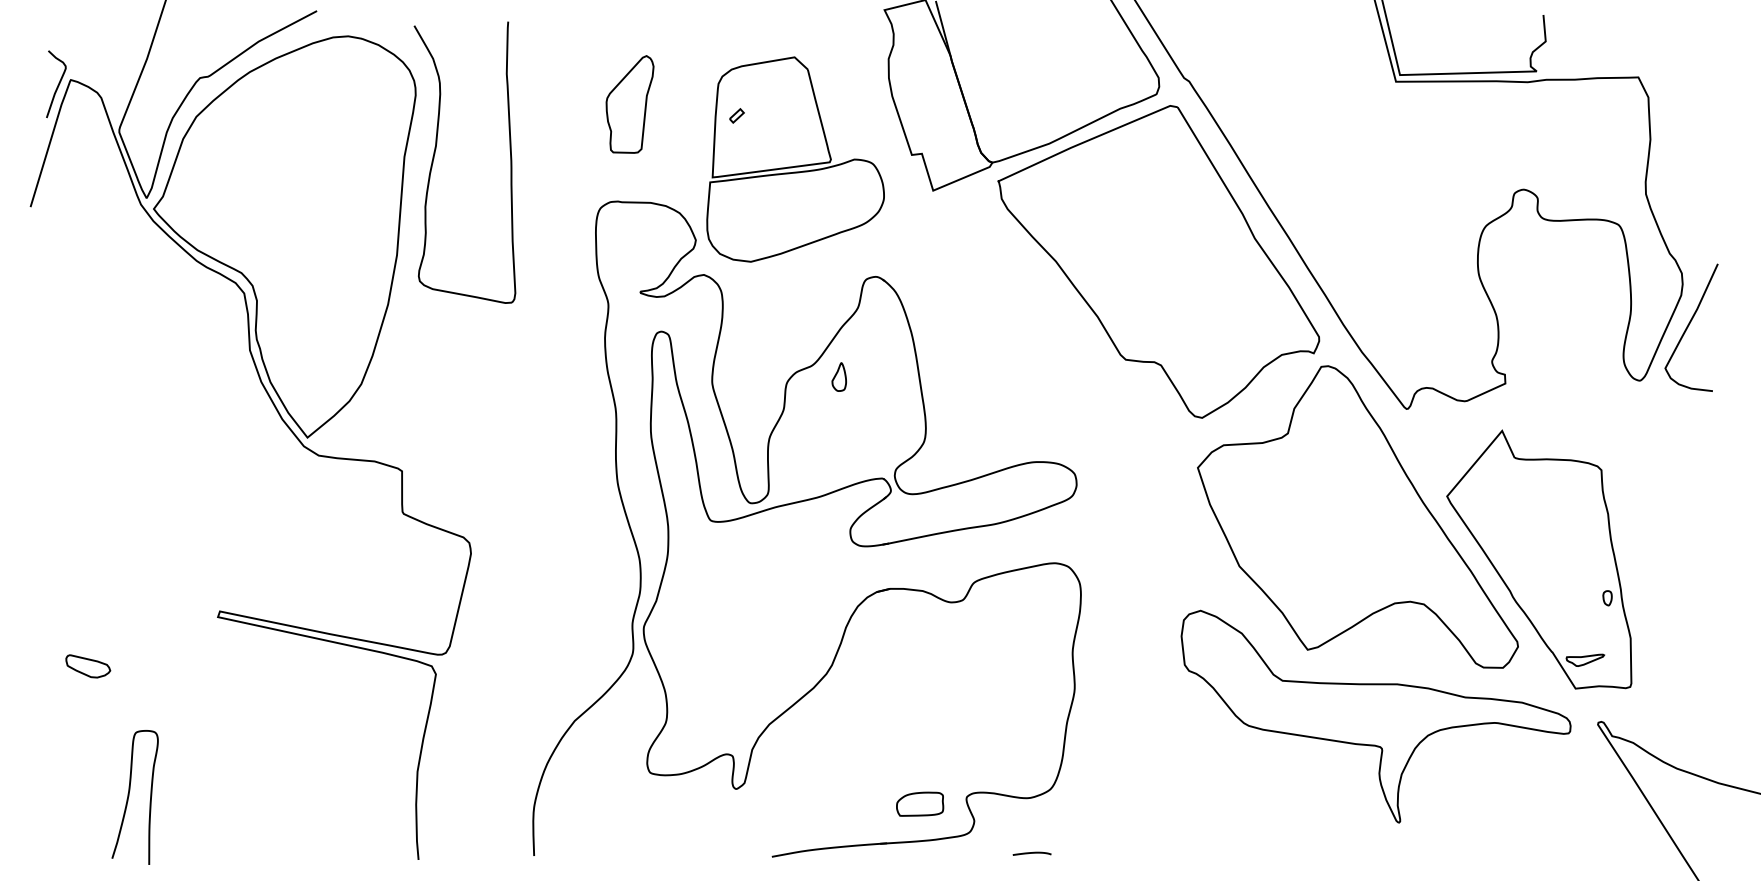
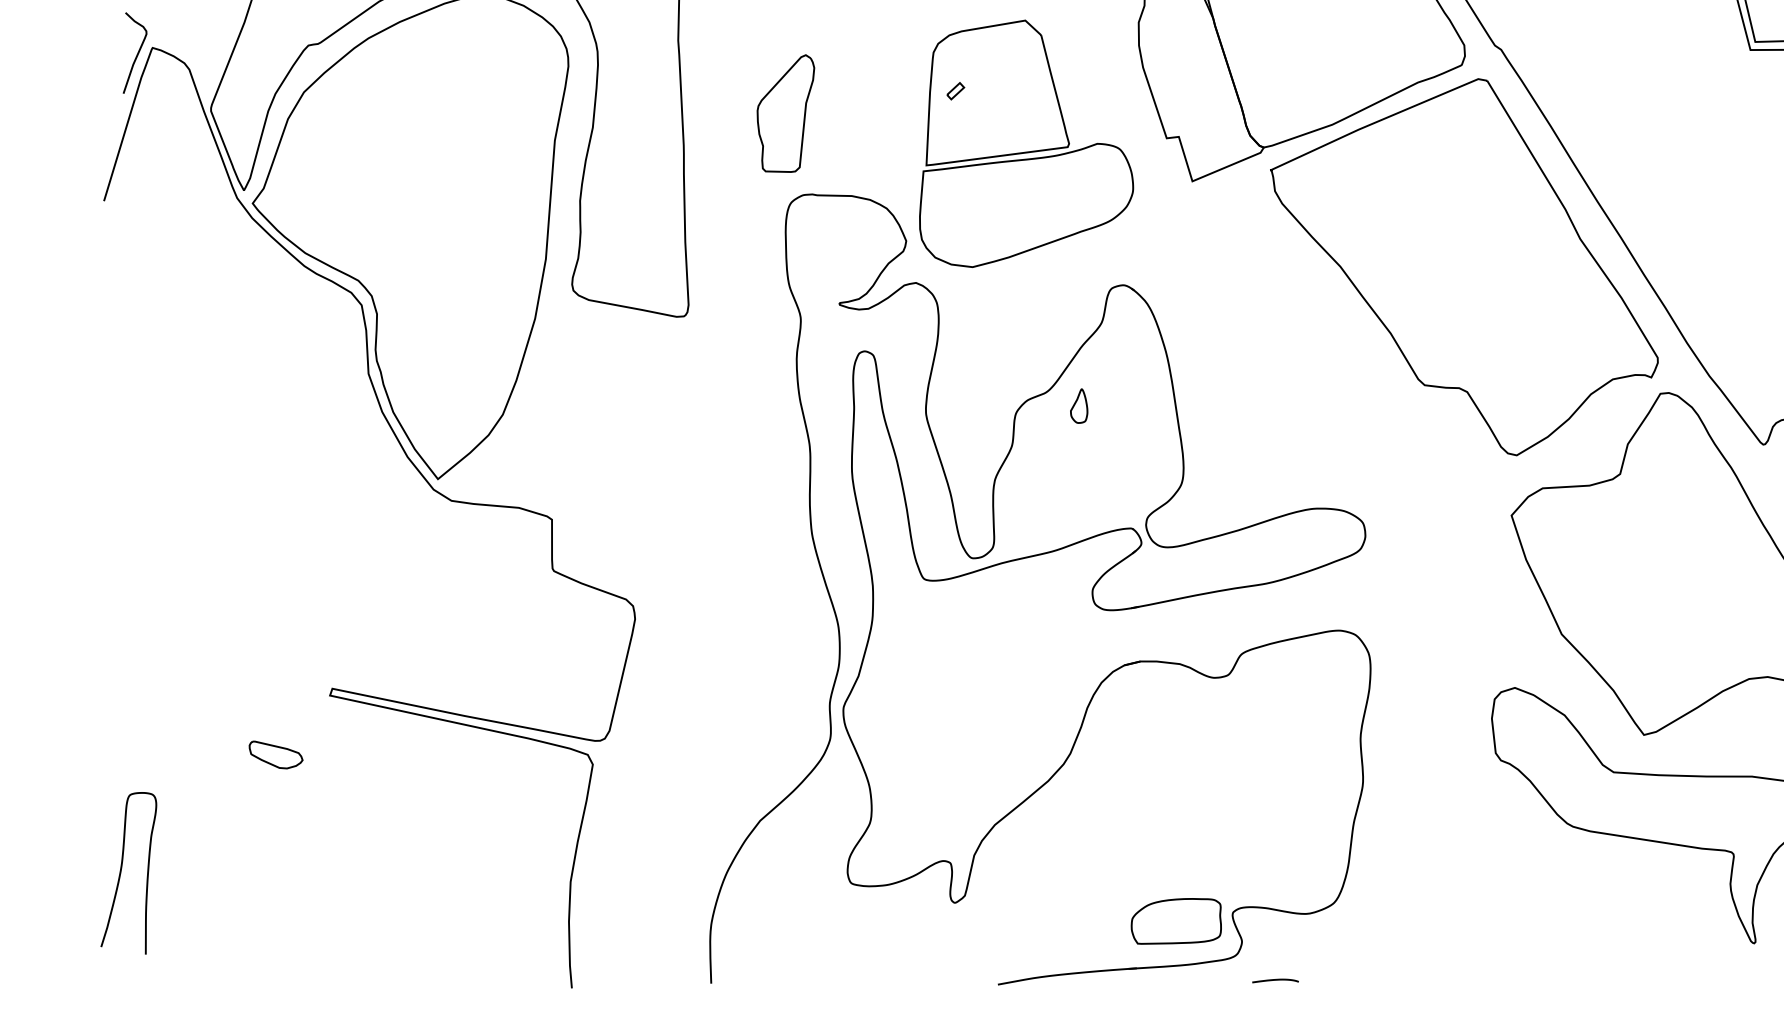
part: (629, 104) -> (785, 113), moved
part: (88, 666) -> (276, 755), moved
curve: (129, 796) -> (122, 872), moved
part: (920, 803) -> (1177, 920), size x1.6
curve: (1031, 853) -> (1274, 980), moved

